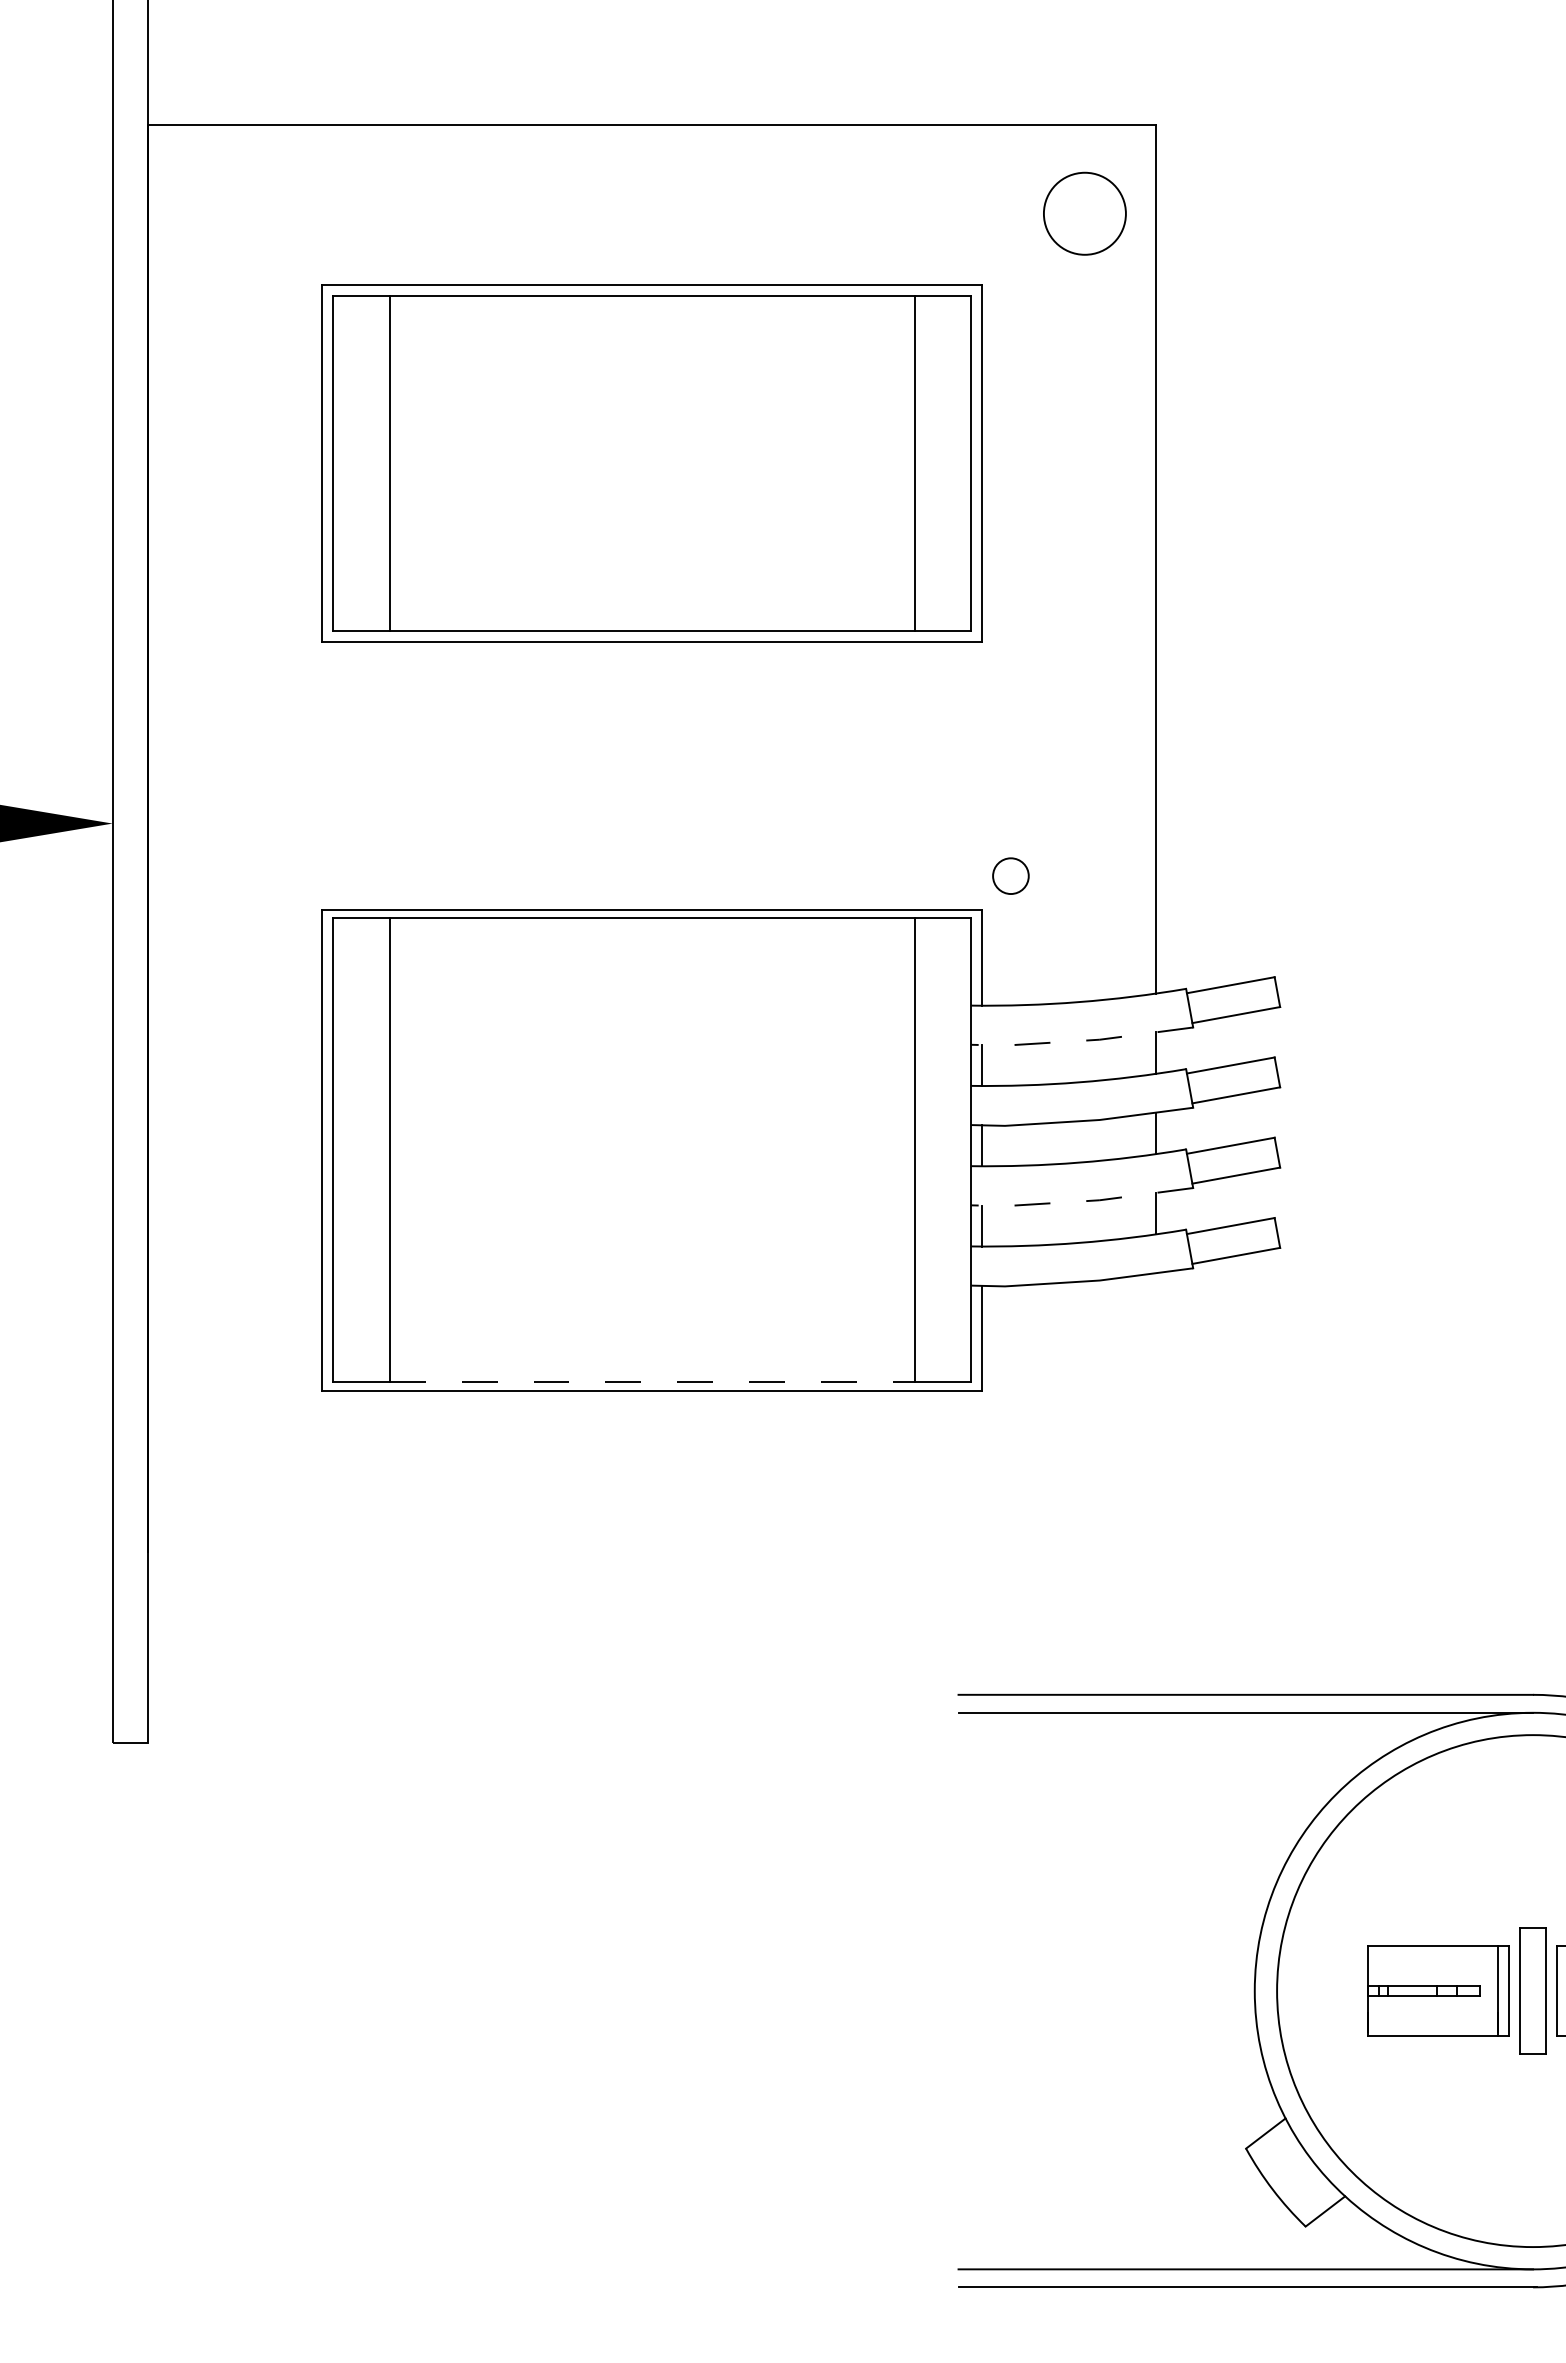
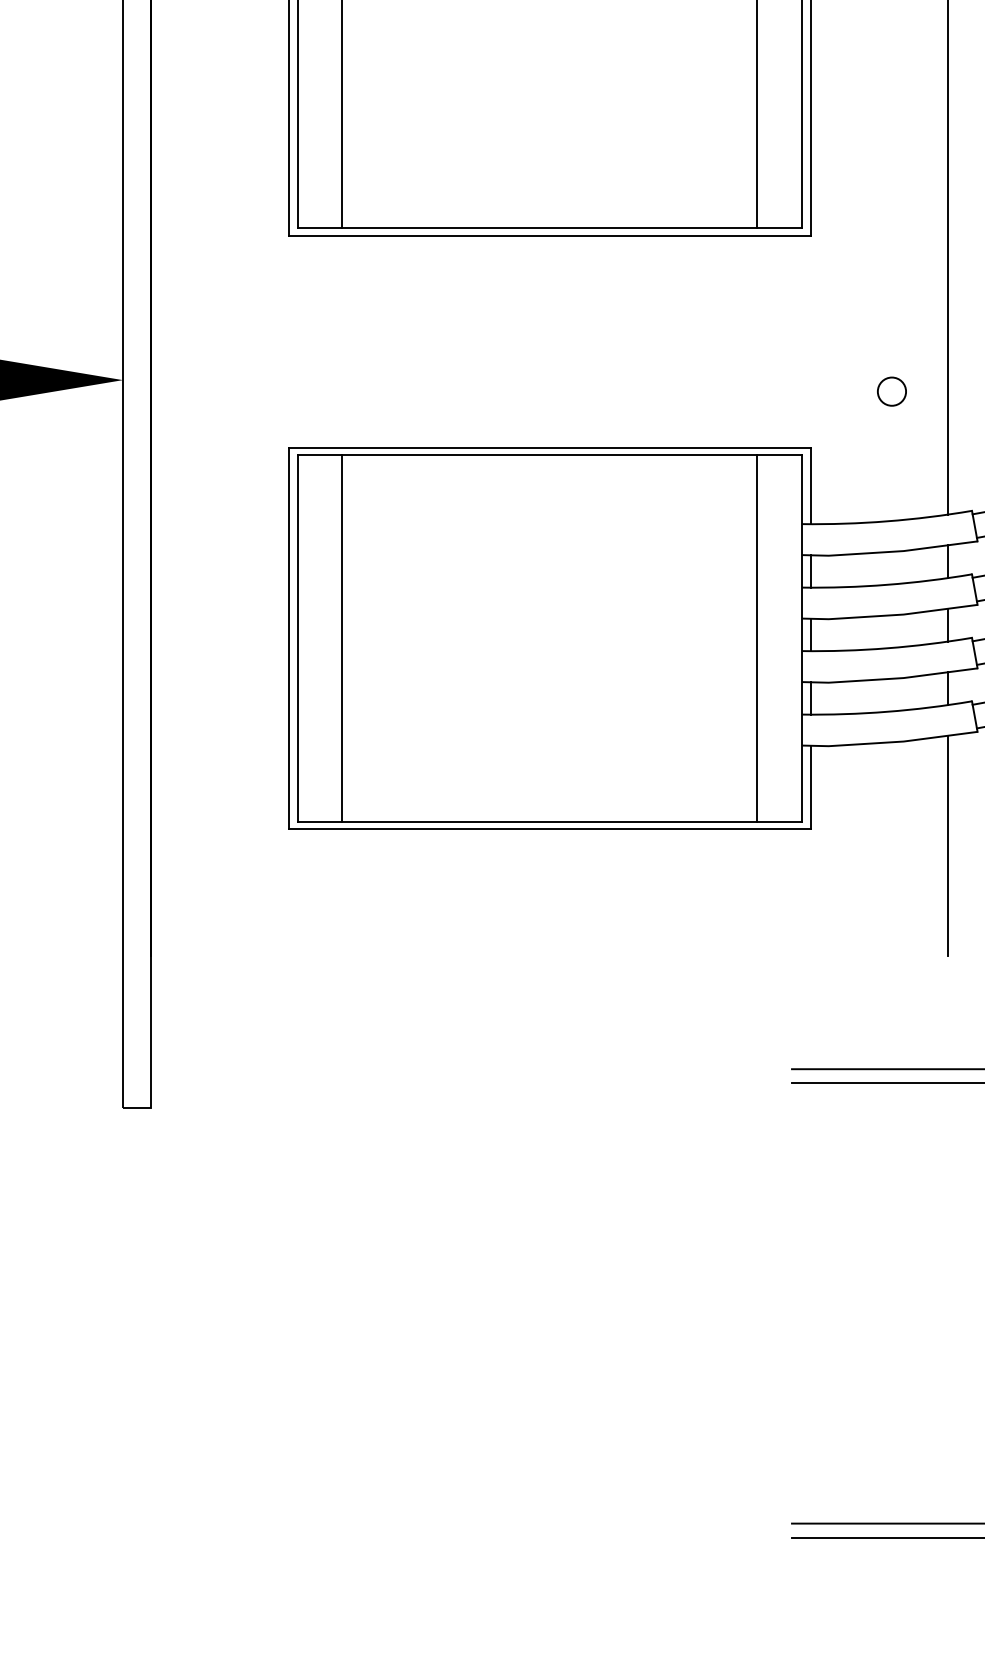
circle: (1010, 875) -> (891, 391), moved
line: (1082, 1040) -> (890, 551), dashed -> solid
line: (1082, 1201) -> (890, 679), dashed -> solid
line: (652, 1382) -> (549, 822), dashed -> solid
line: (1156, 1412) -> (948, 845), added

